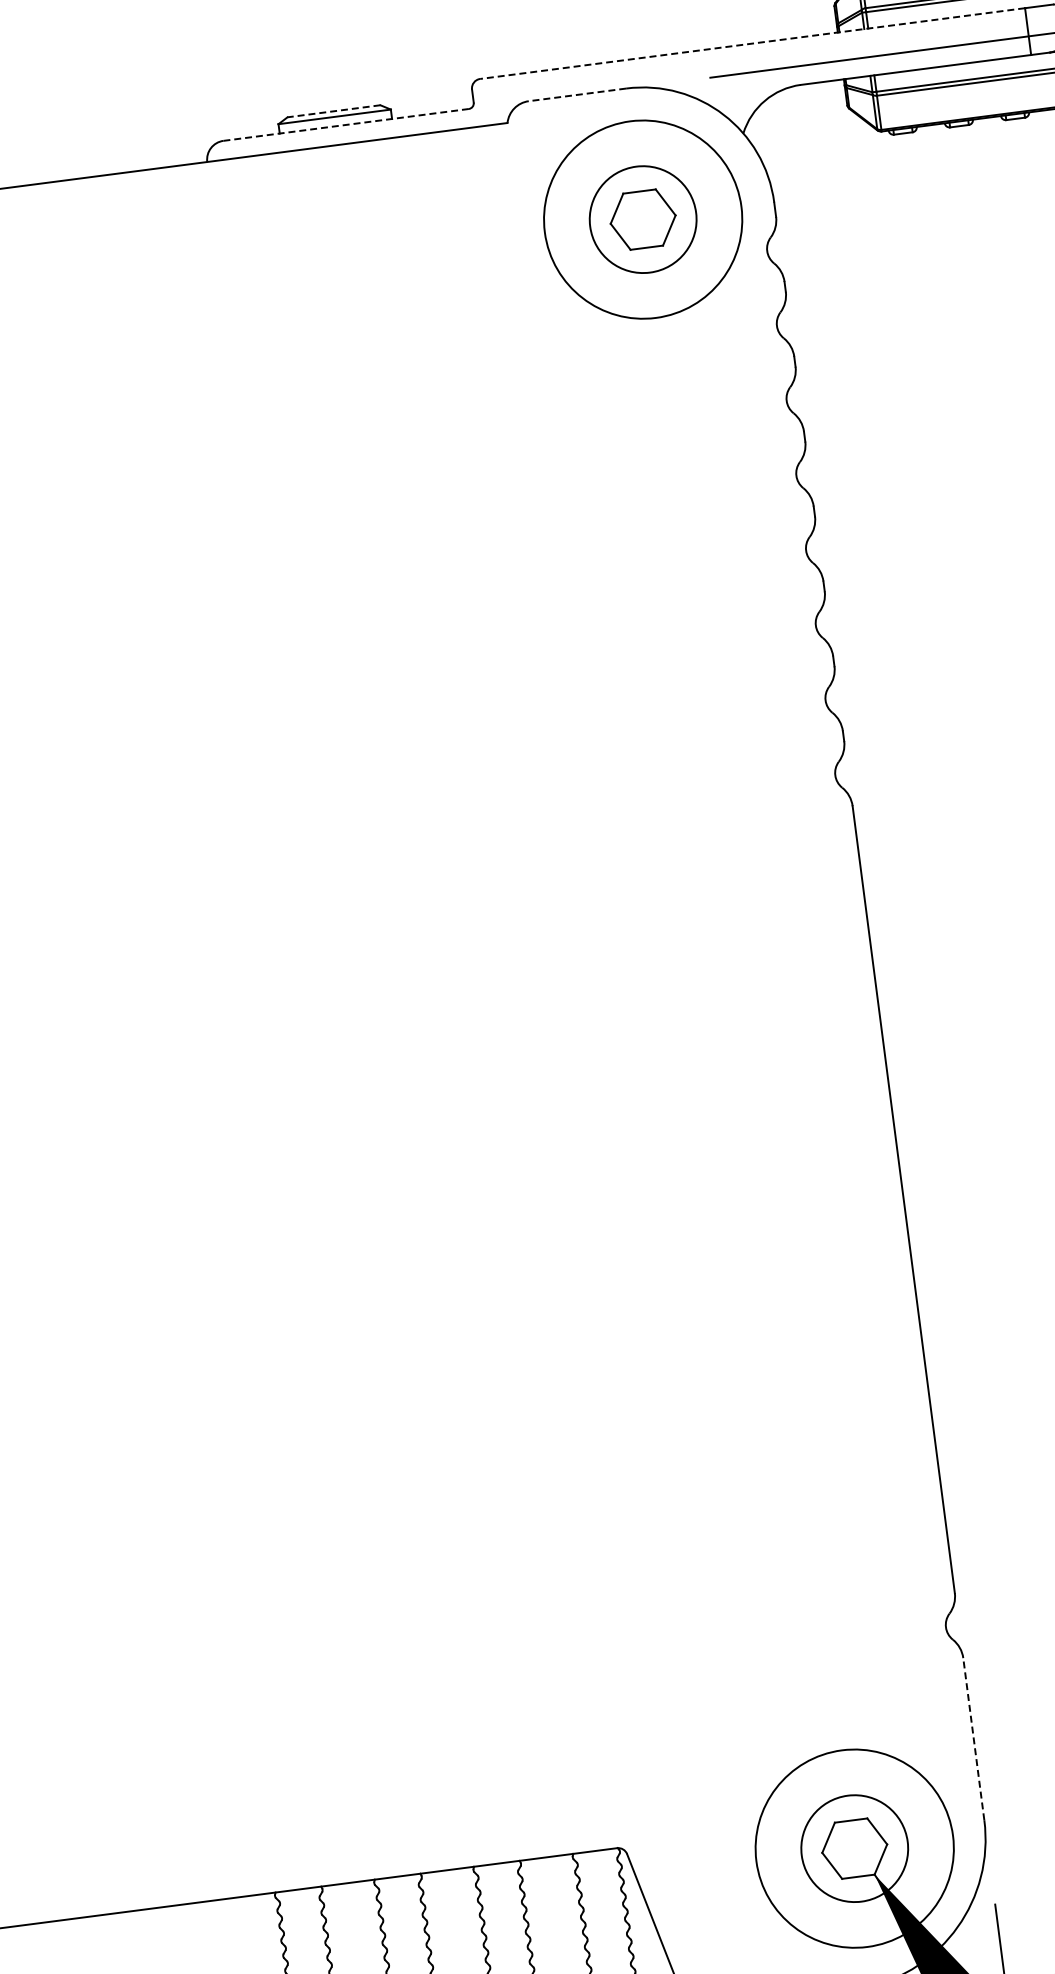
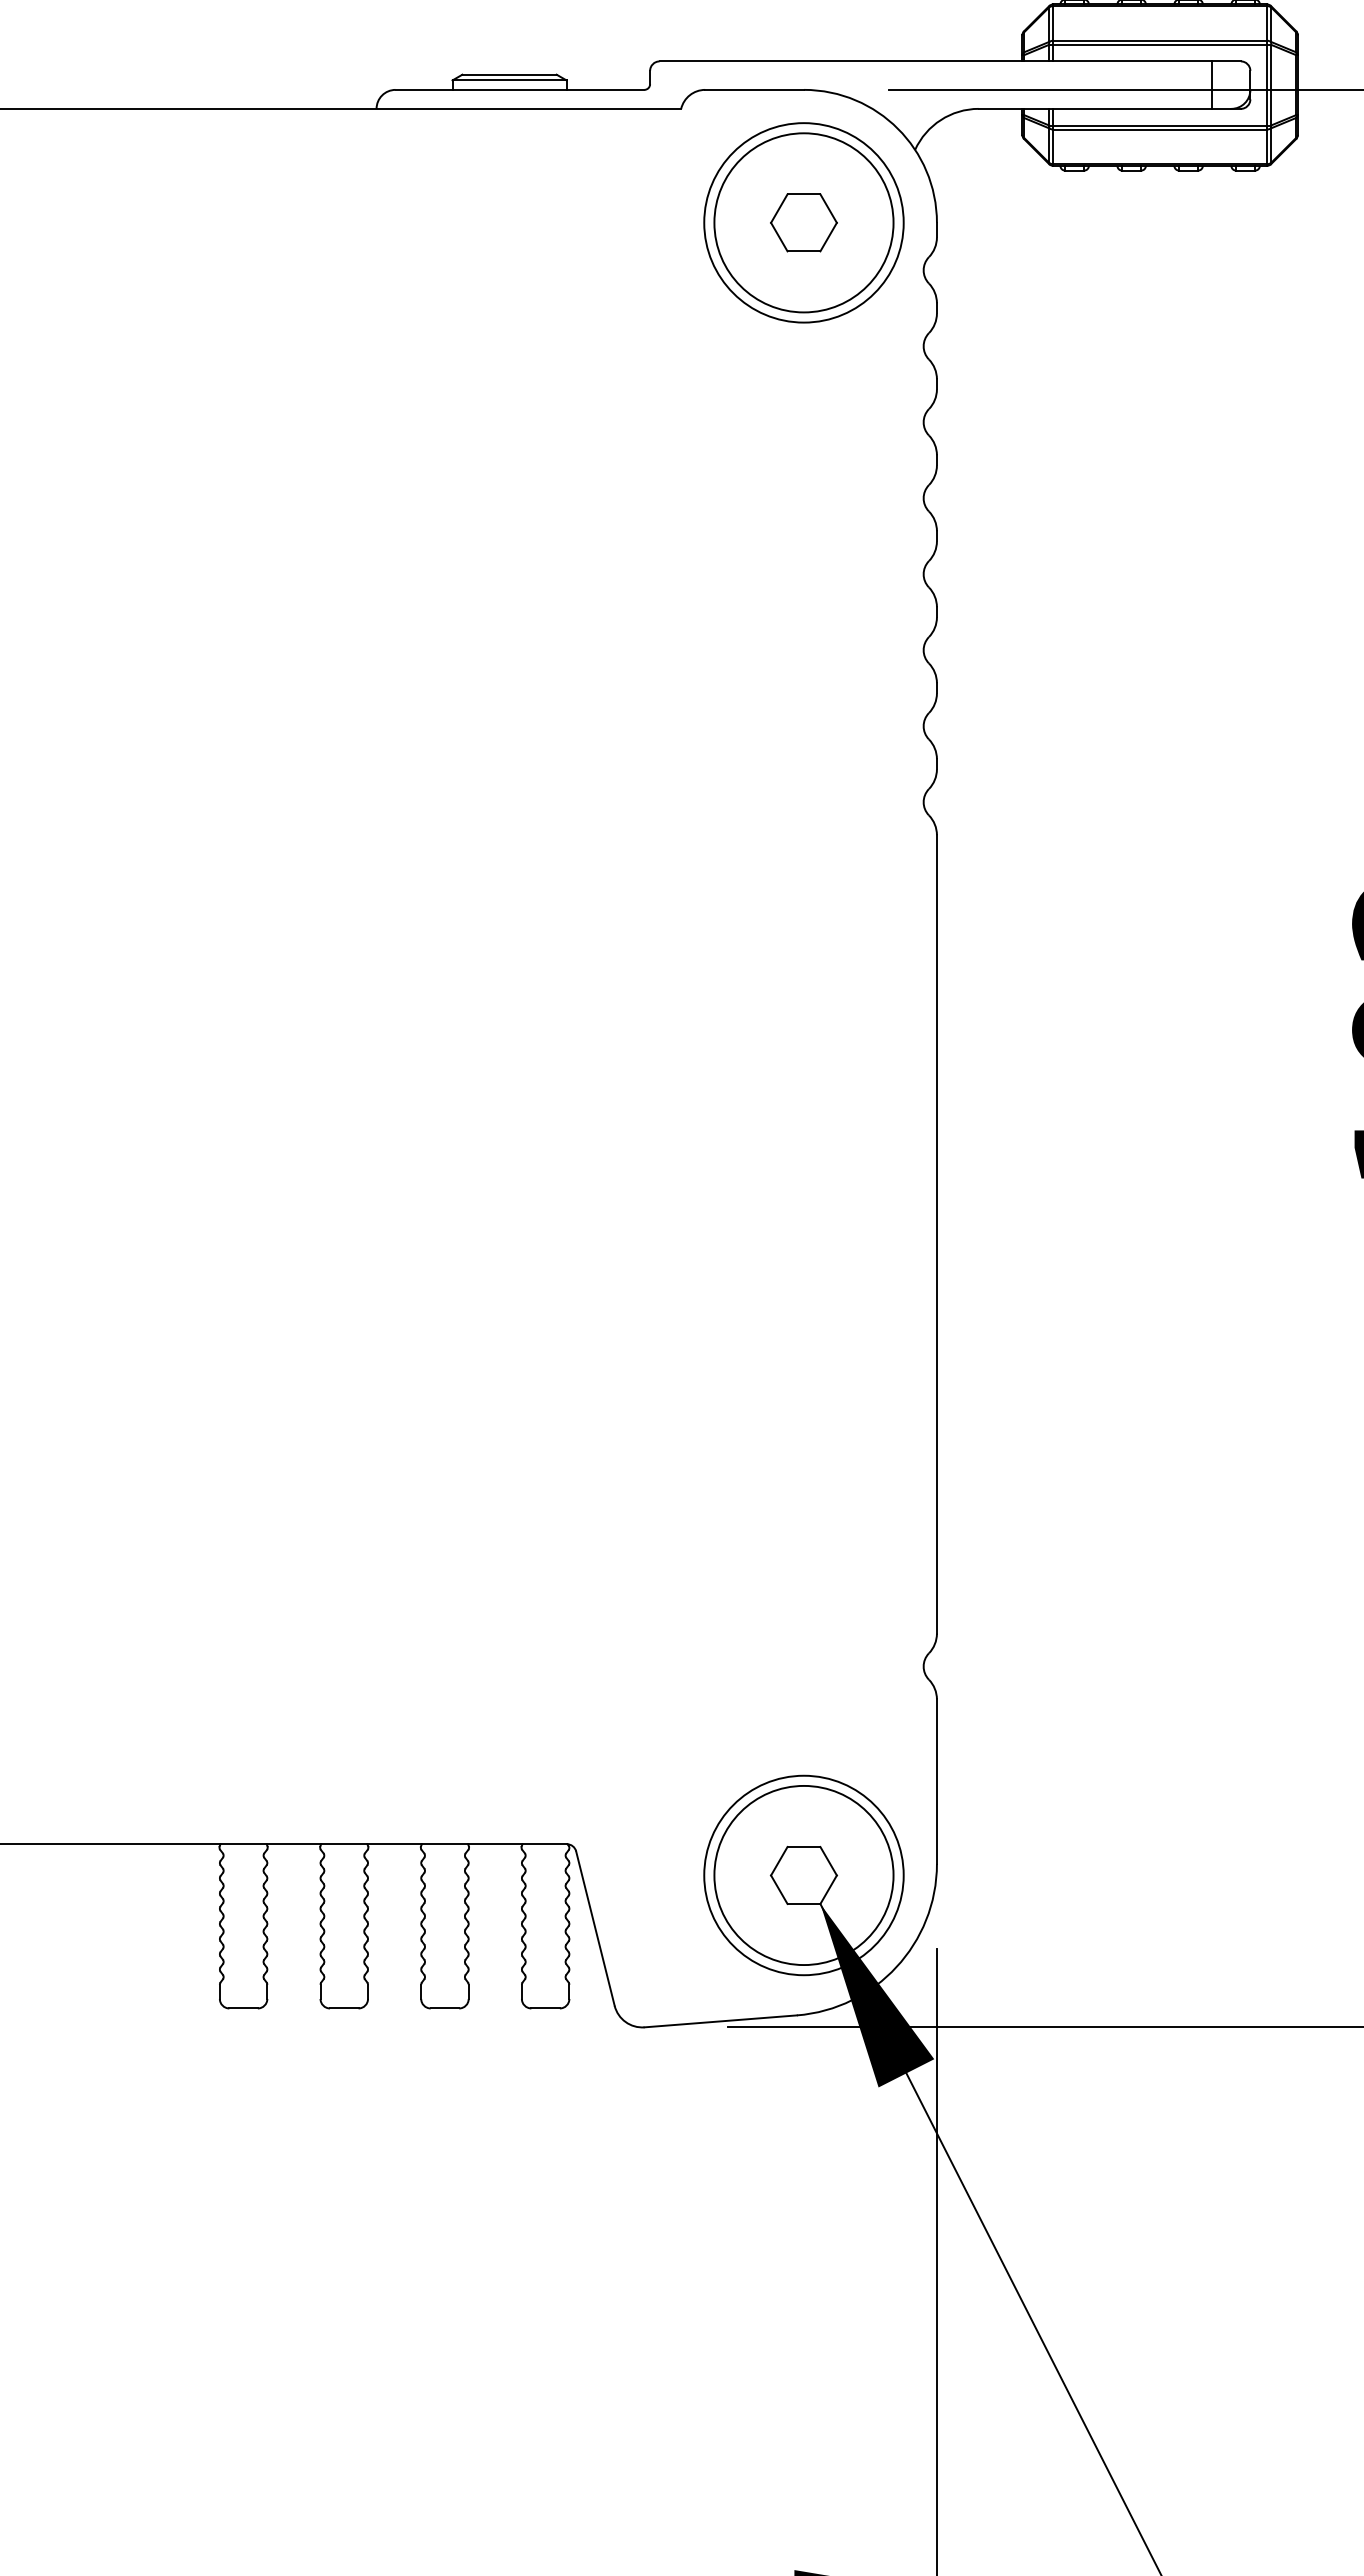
line: (752, 43) -> (935, 61), dashed -> solid
line: (577, 94) -> (754, 89), dashed -> solid
line: (333, 111) -> (509, 74), dashed -> solid
line: (345, 124) -> (519, 89), dashed -> solid
circle: (642, 219) -> (803, 222), size x1.67
line: (973, 1739) -> (936, 1781), dashed -> solid
circle: (854, 1848) -> (803, 1875), size x1.67

